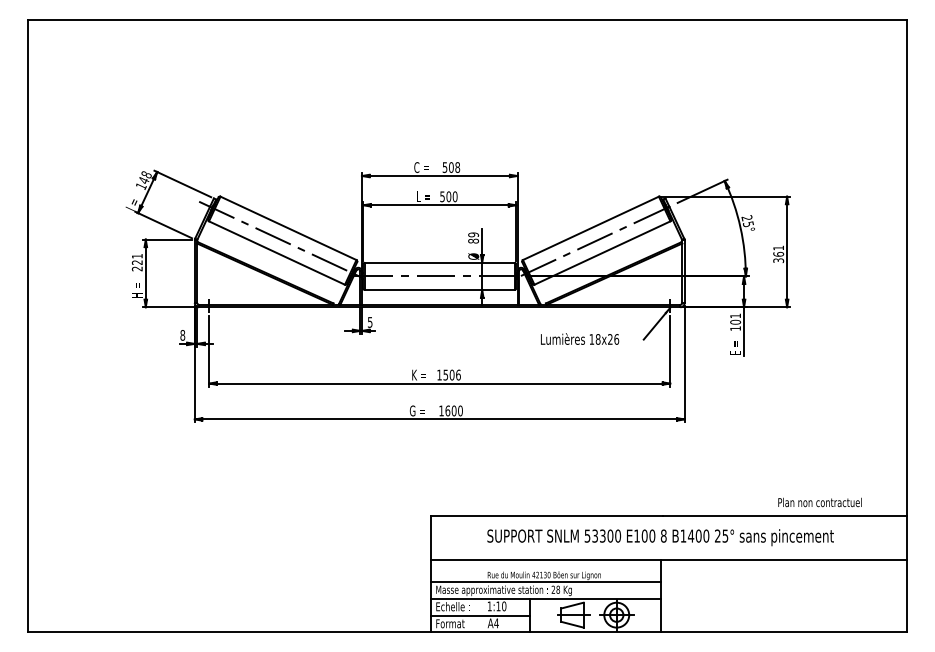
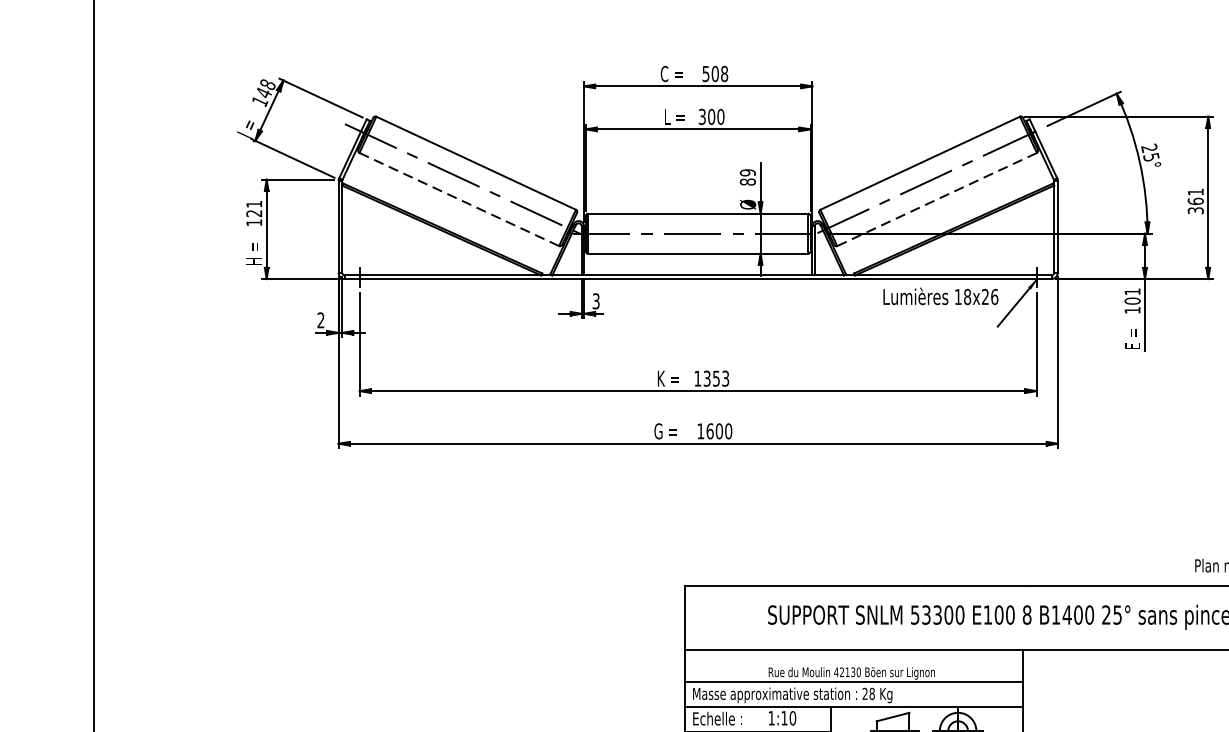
text: (442, 195) -> (702, 115), 500 -> 300
line: (602, 252) -> (937, 198), solid -> dashed
line: (277, 253) -> (460, 200), solid -> dashed
text: (136, 268) -> (253, 222), 221 -> 121
text: (370, 321) -> (596, 299), 5 -> 3
text: (182, 335) -> (320, 320), 8 -> 2
text: (580, 338) -> (941, 295), moved
text: (451, 374) -> (715, 377), 1506 -> 1353

